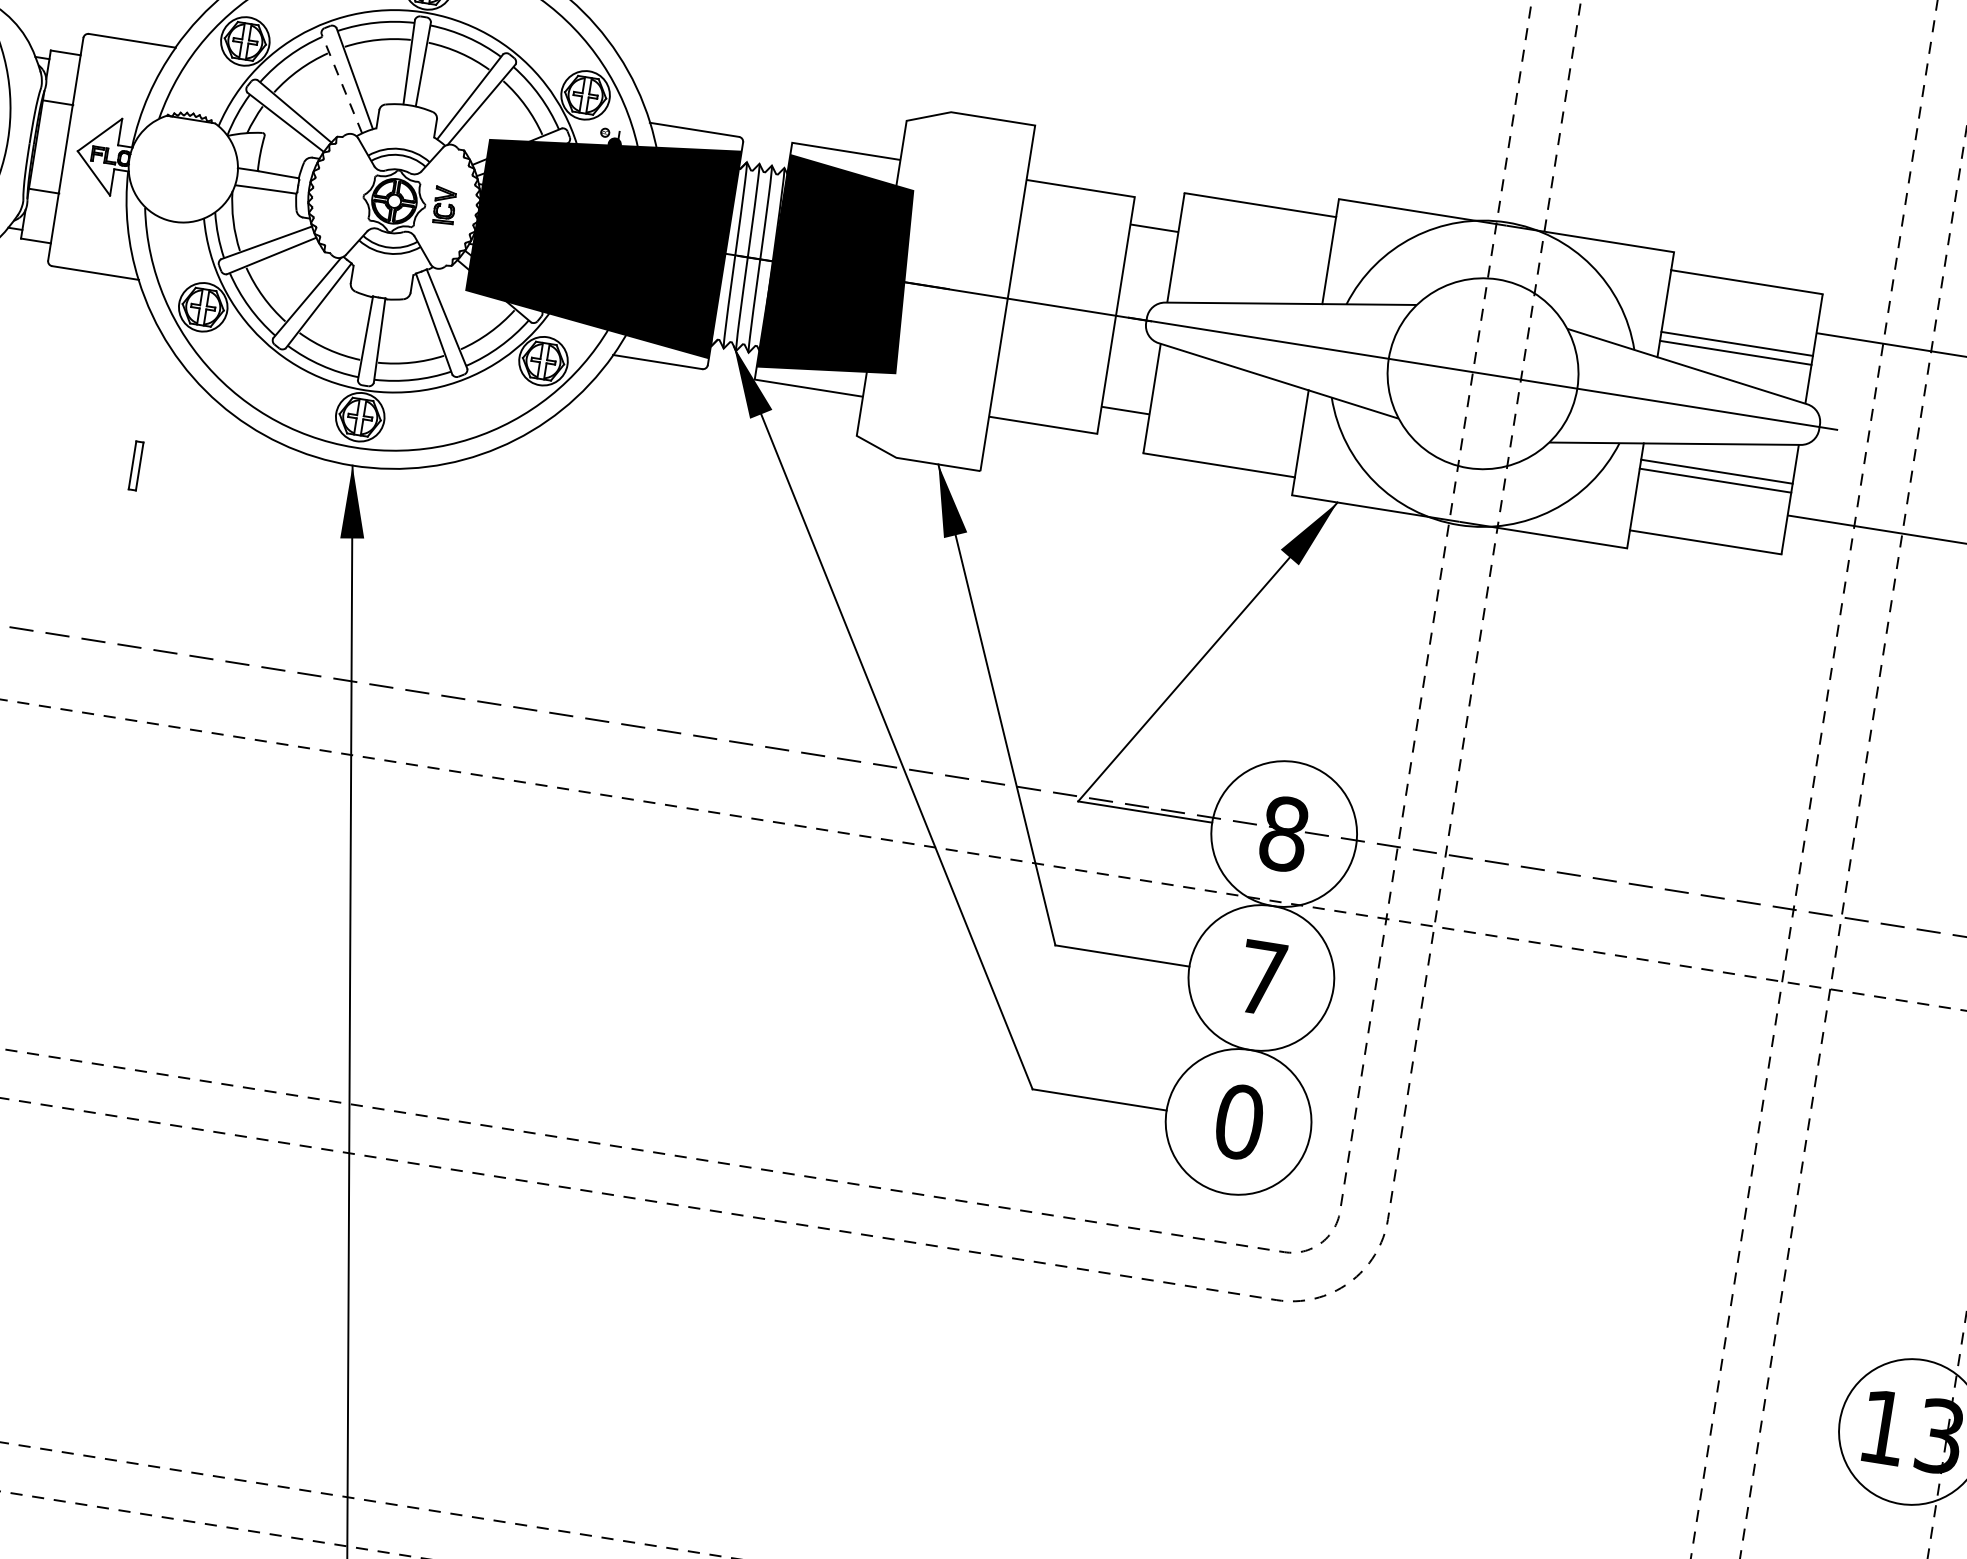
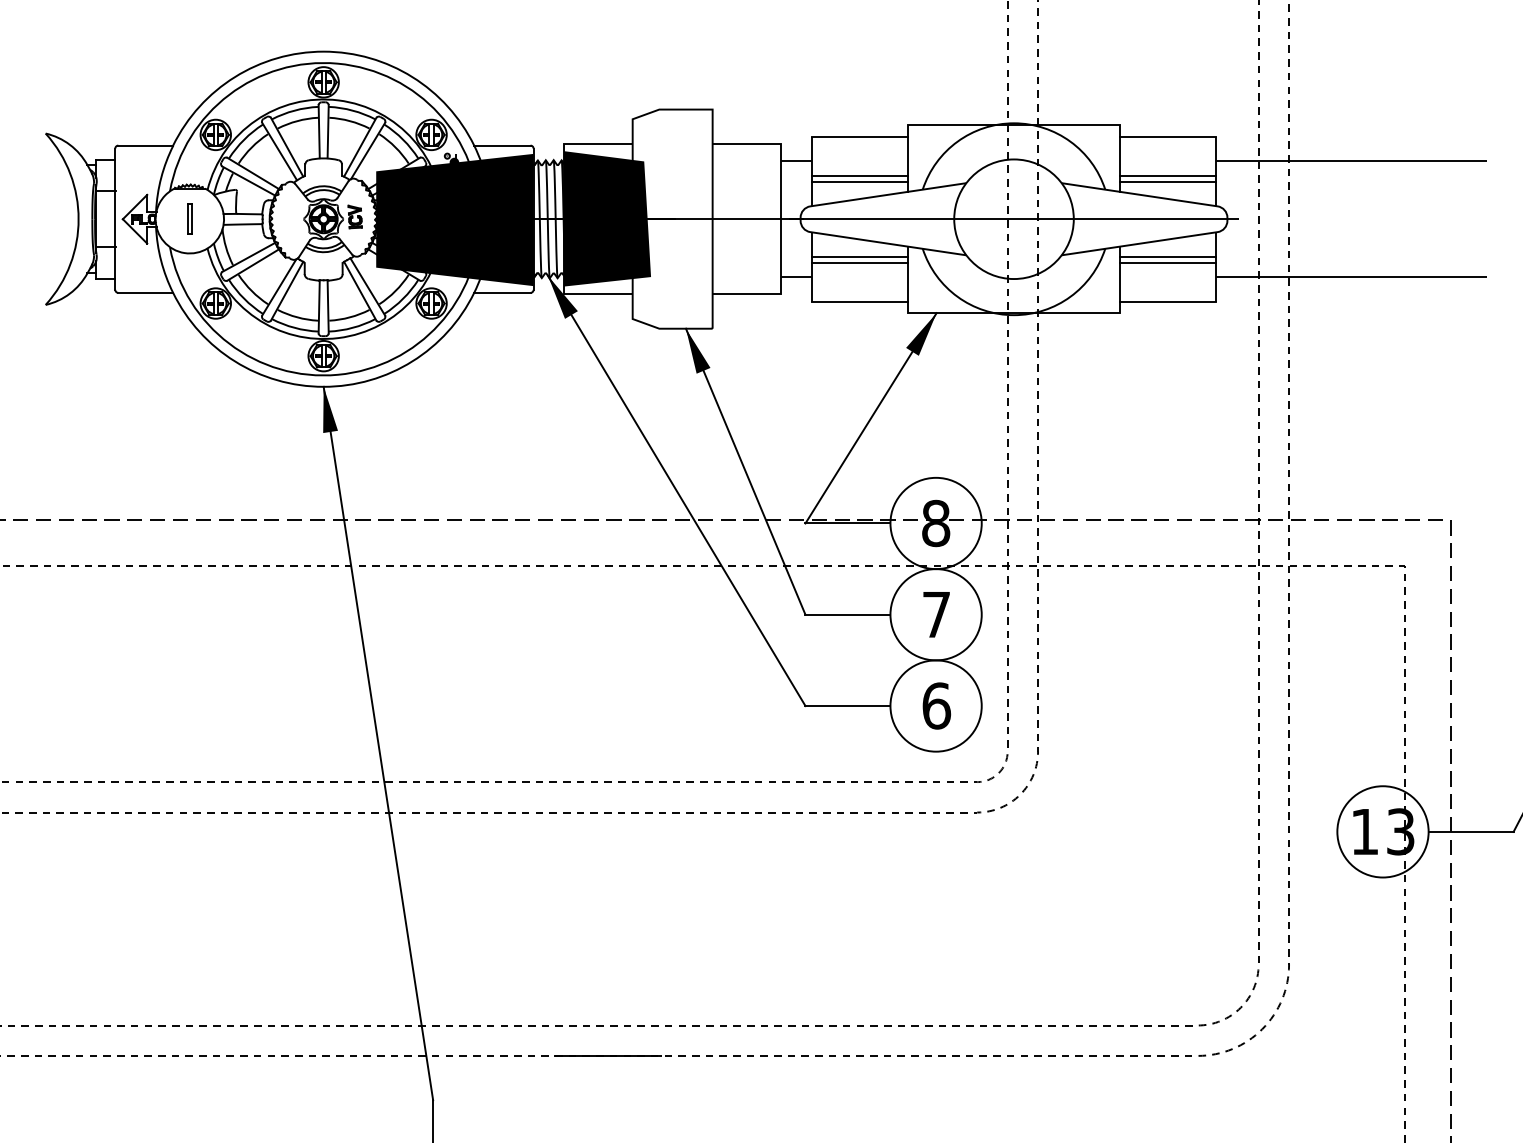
line: (341, 83) -> (279, 151), dashed -> solid
line: (1250, 266) -> (859, 175), added
line: (1248, 275) -> (859, 181), added
line: (1230, 393) -> (859, 256), added
line: (1228, 403) -> (859, 262), added
part: (135, 464) -> (189, 218), moved
text: (1239, 1121) -> (936, 705), 0 -> 6

